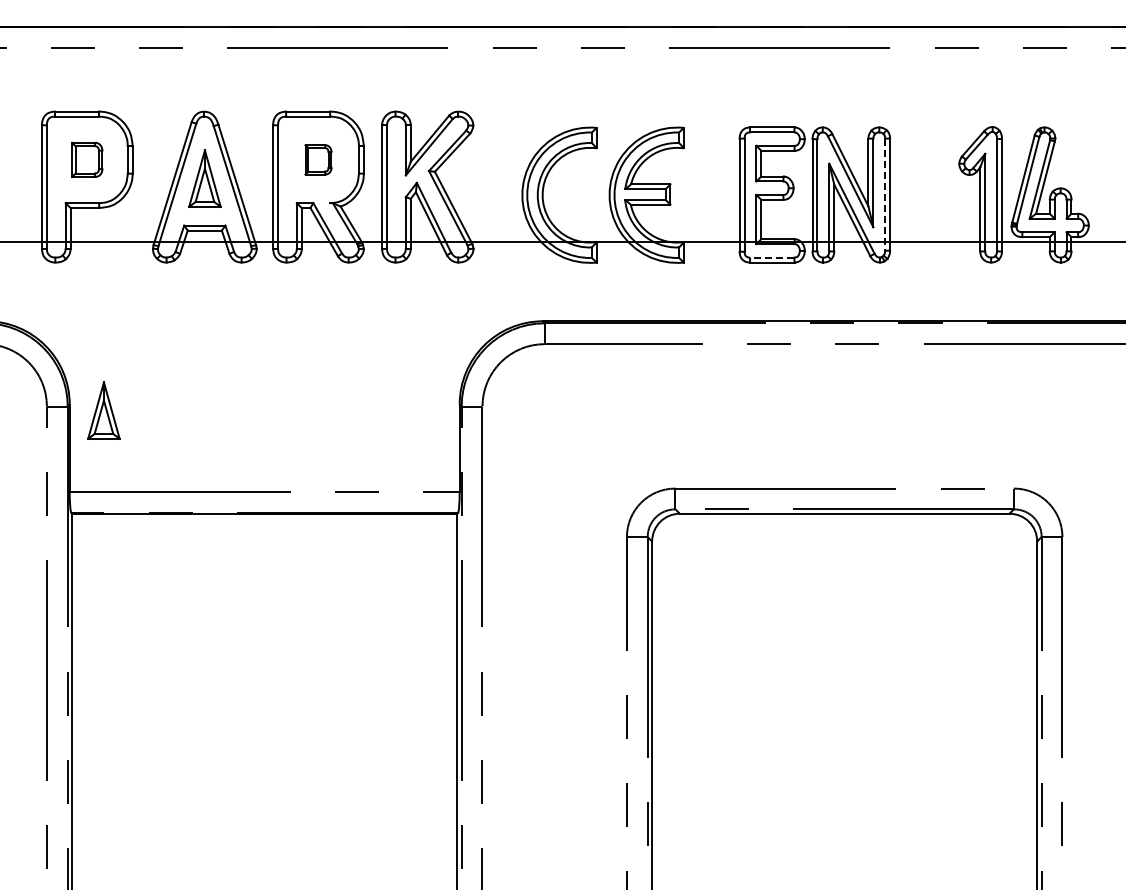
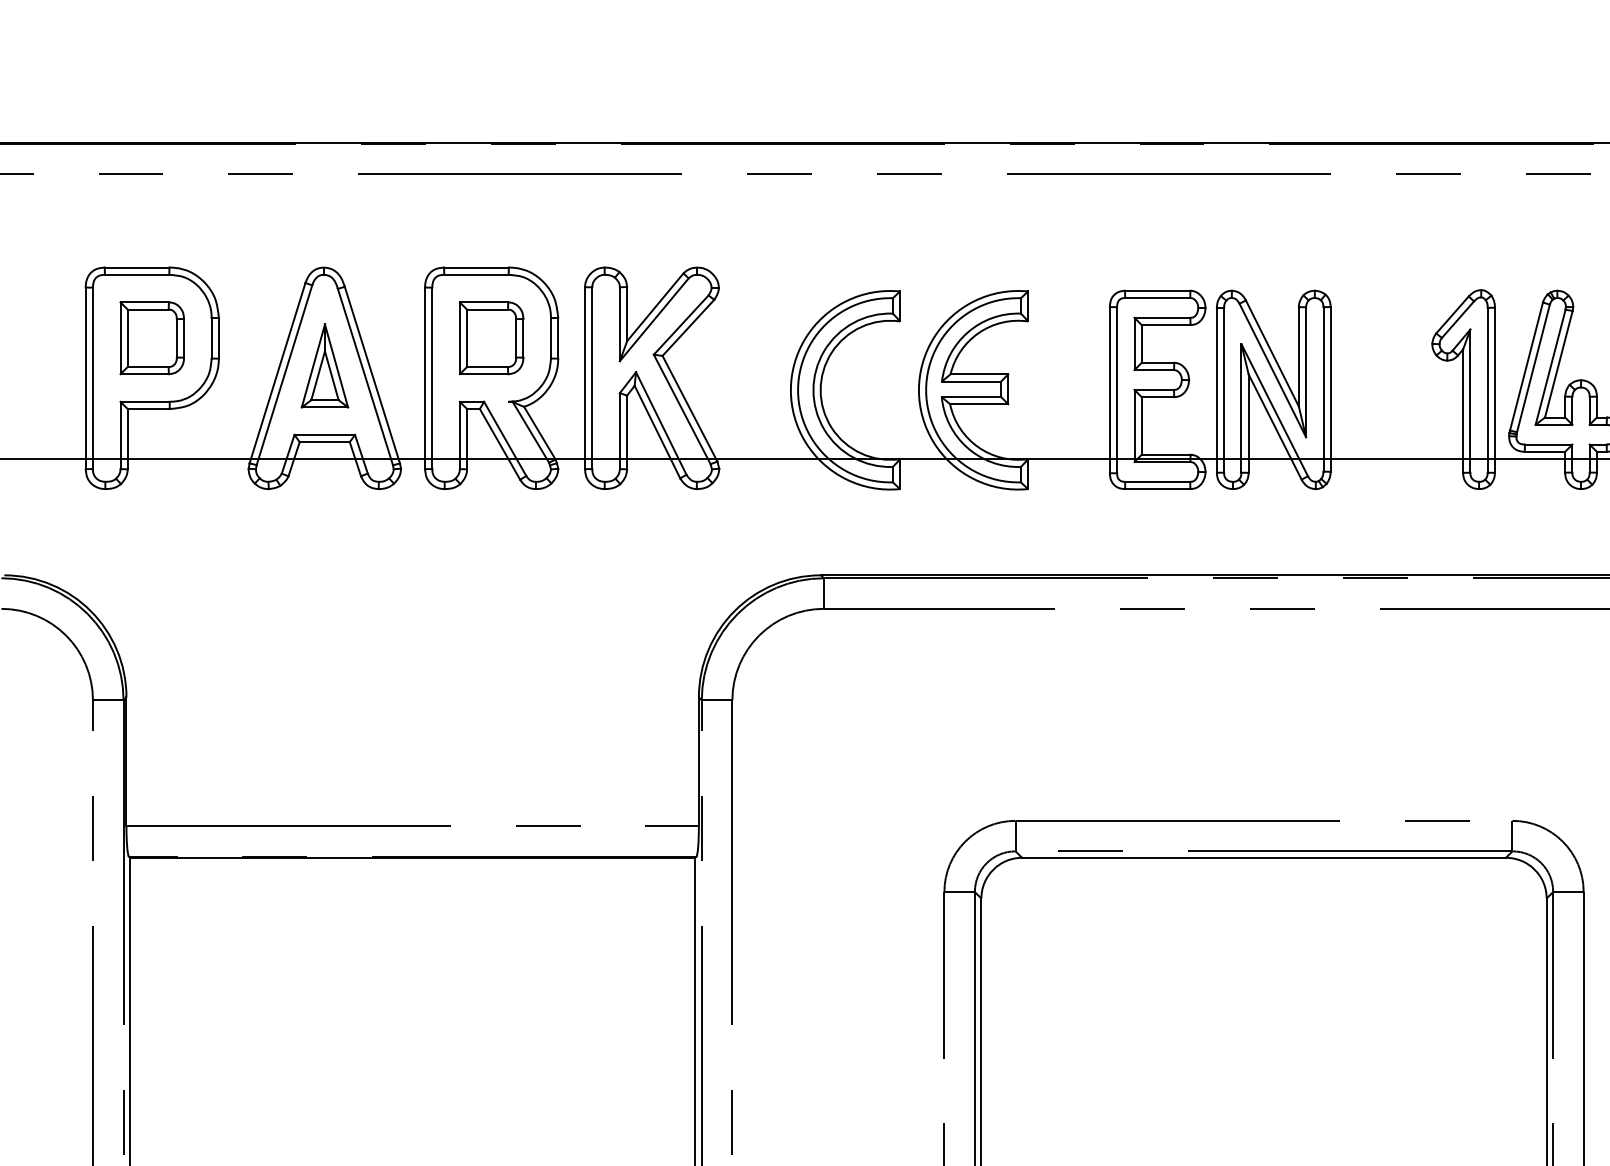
part: (86, 159) -> (151, 337), size x1.43
part: (318, 159) -> (491, 337), size x1.67
line: (885, 195) -> (1323, 390), dashed -> solid
line: (771, 257) -> (1156, 481), dashed -> solid
part: (103, 410) -> (176, 706), removed

